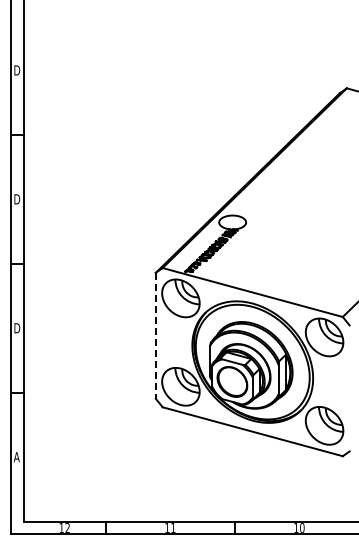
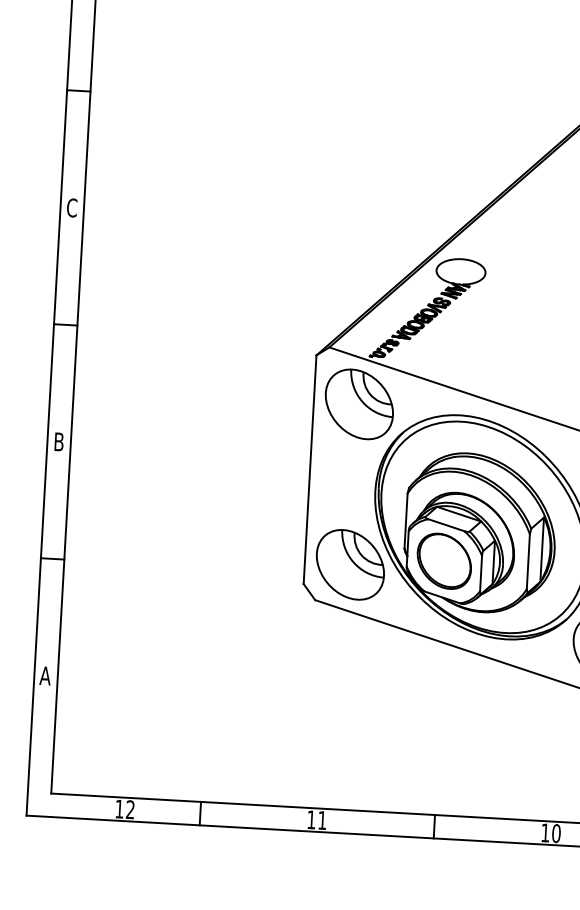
text: (17, 199) -> (72, 208), D -> C
text: (17, 328) -> (59, 442), D -> B
line: (155, 335) -> (309, 469), dashed -> solid

